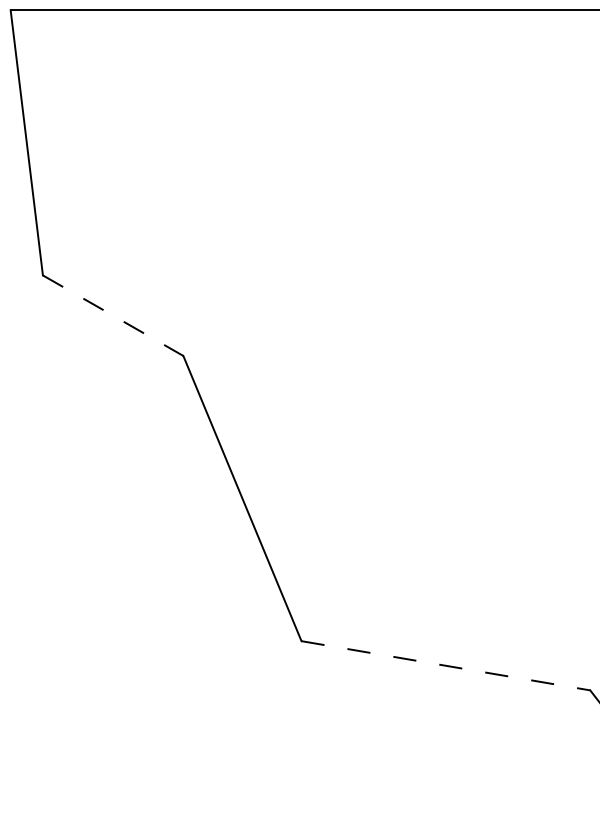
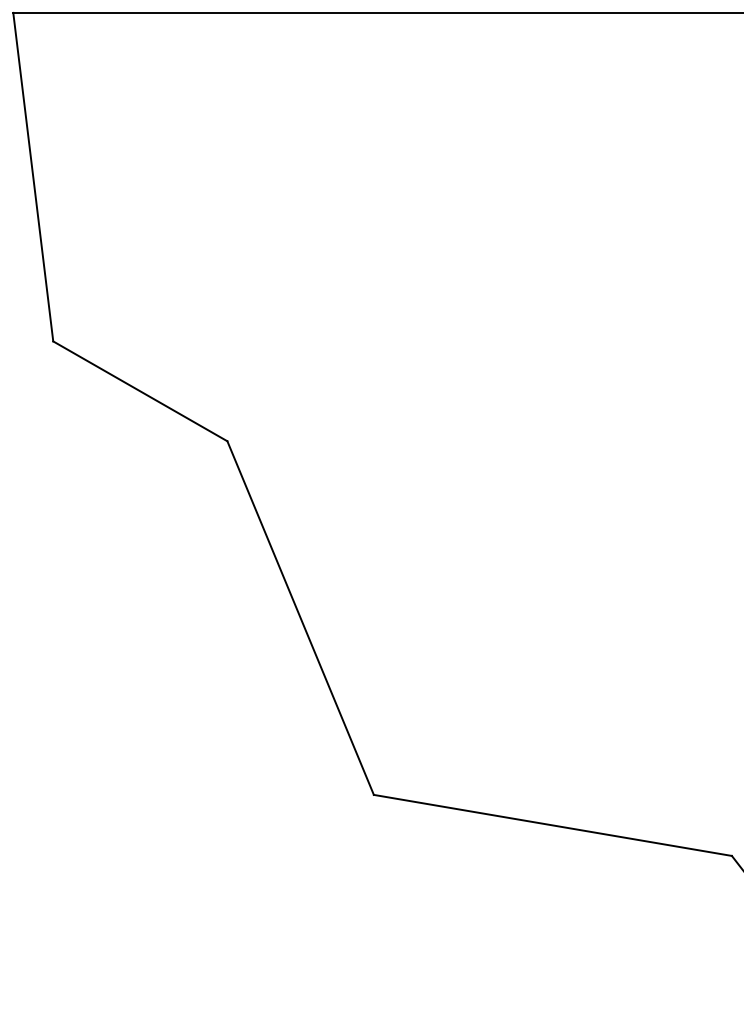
line: (113, 315) -> (140, 391), dashed -> solid
line: (446, 665) -> (553, 825), dashed -> solid

